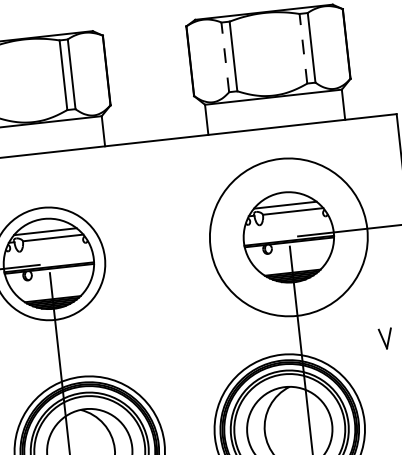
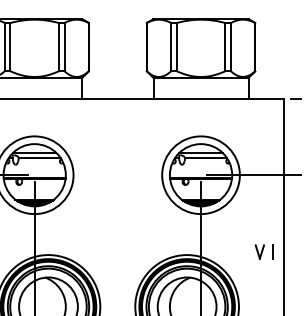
line: (303, 47) -> (225, 46), dashed -> solid
line: (225, 56) -> (171, 46), dashed -> solid
circle: (288, 237) -> (200, 175), size x0.71

